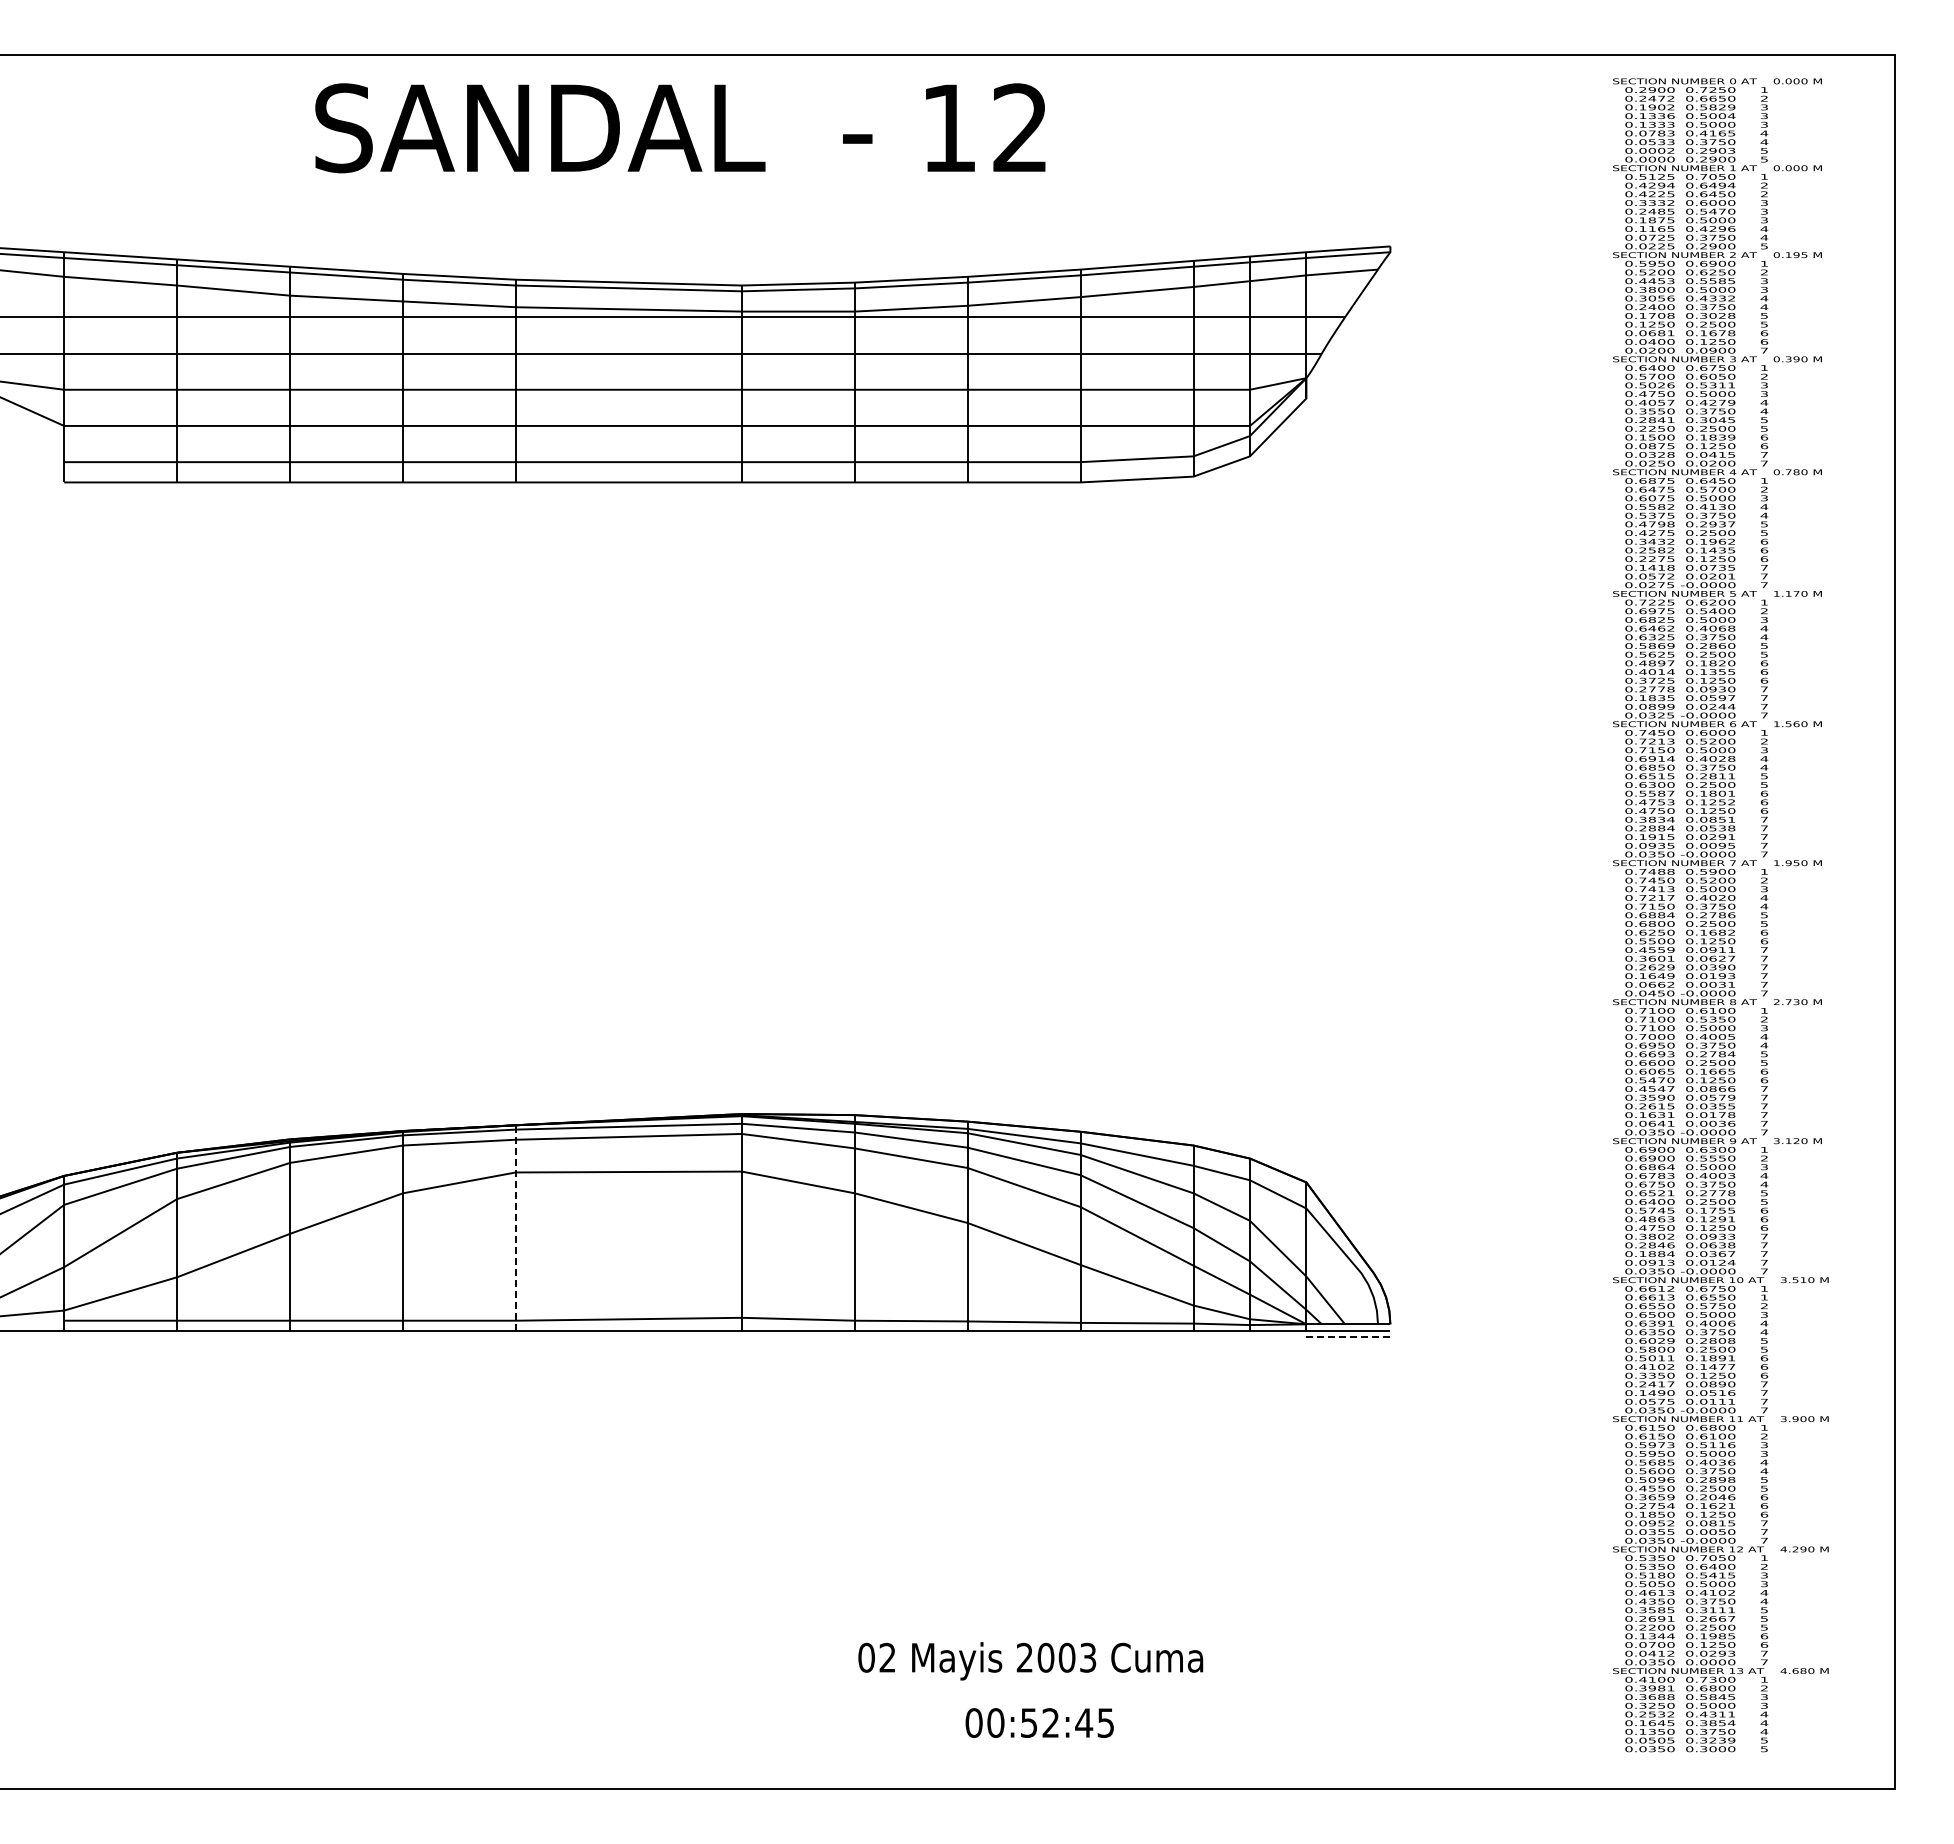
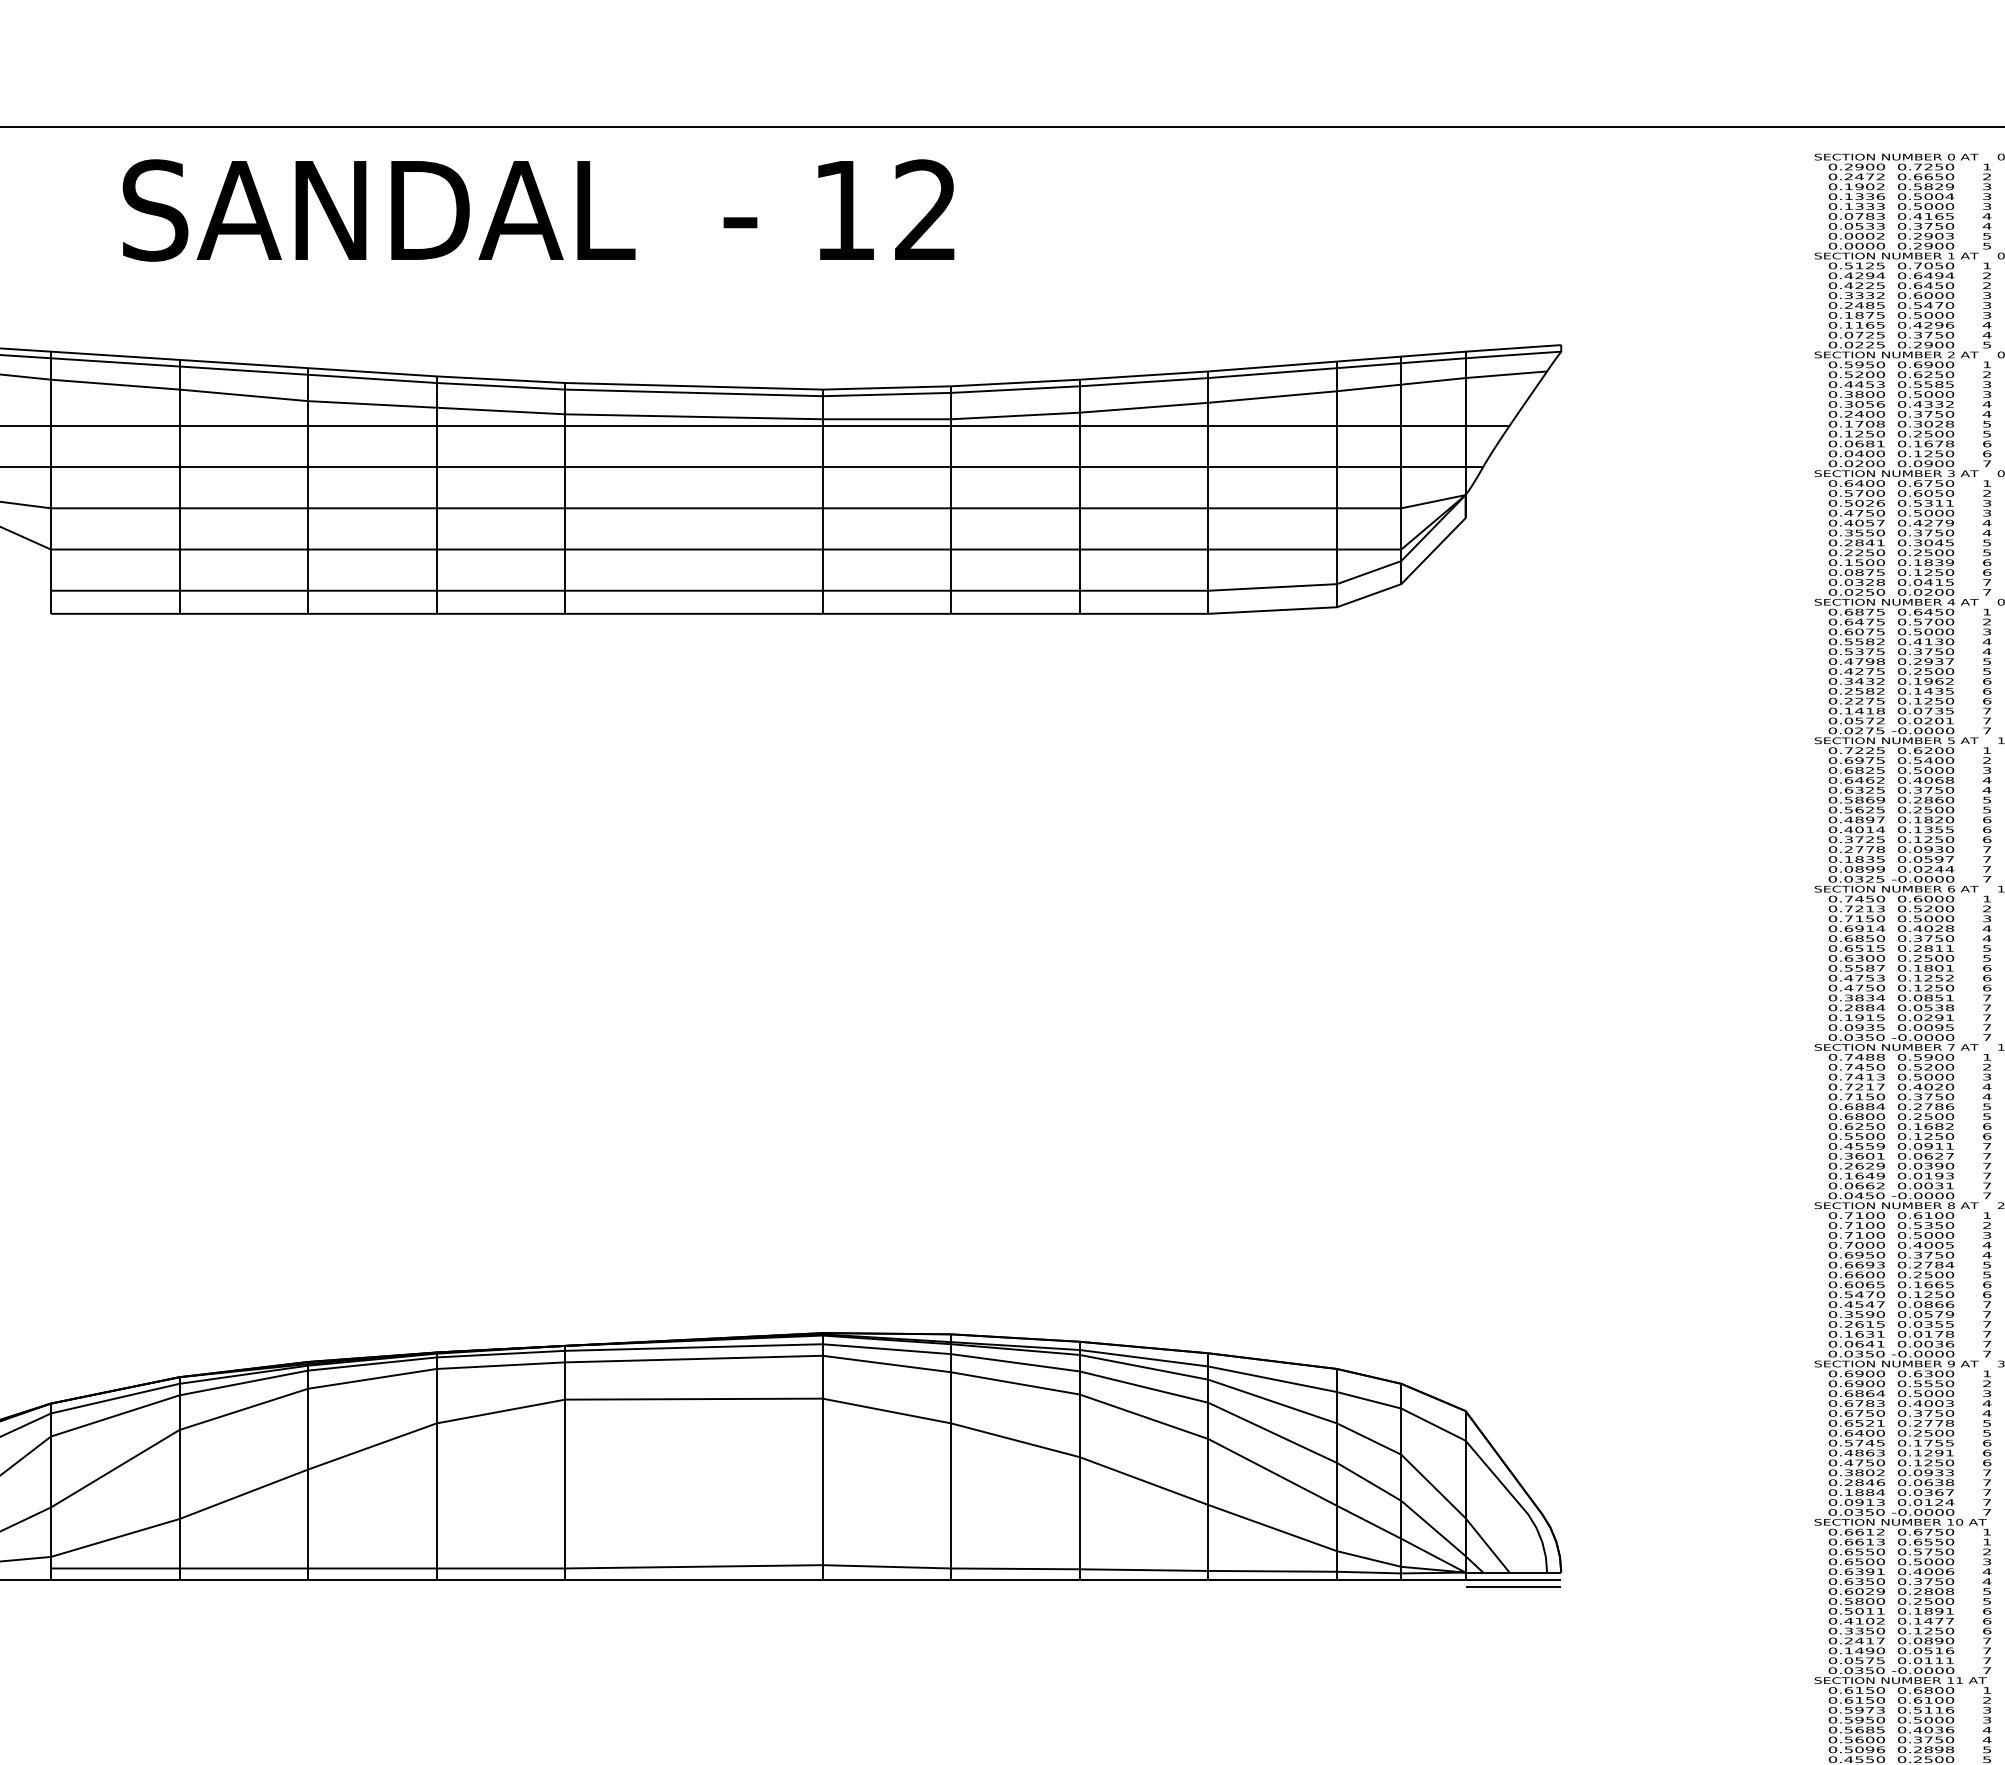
text: (680, 128) -> (538, 210), moved
line: (515, 1228) -> (564, 1463), dashed -> solid
line: (1348, 1337) -> (1513, 1587), dashed -> solid

